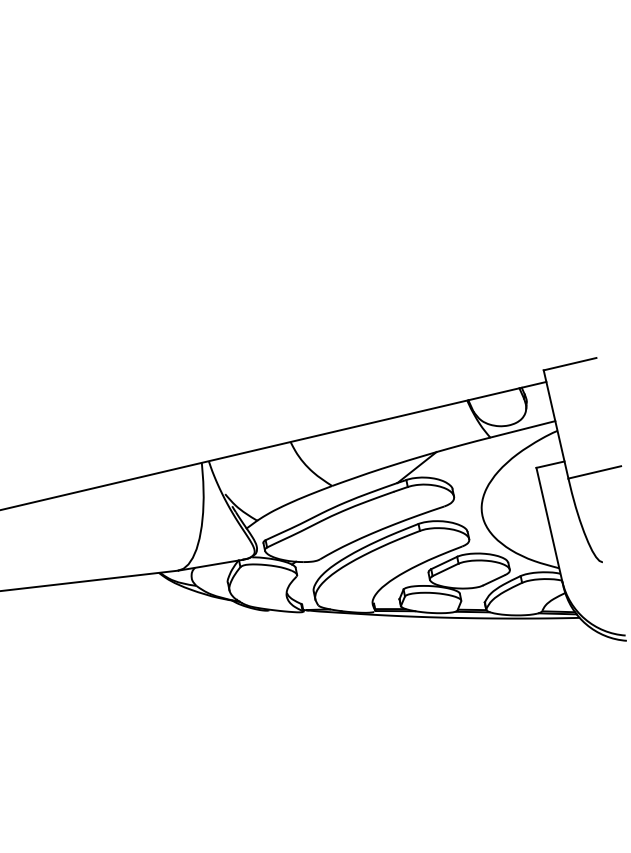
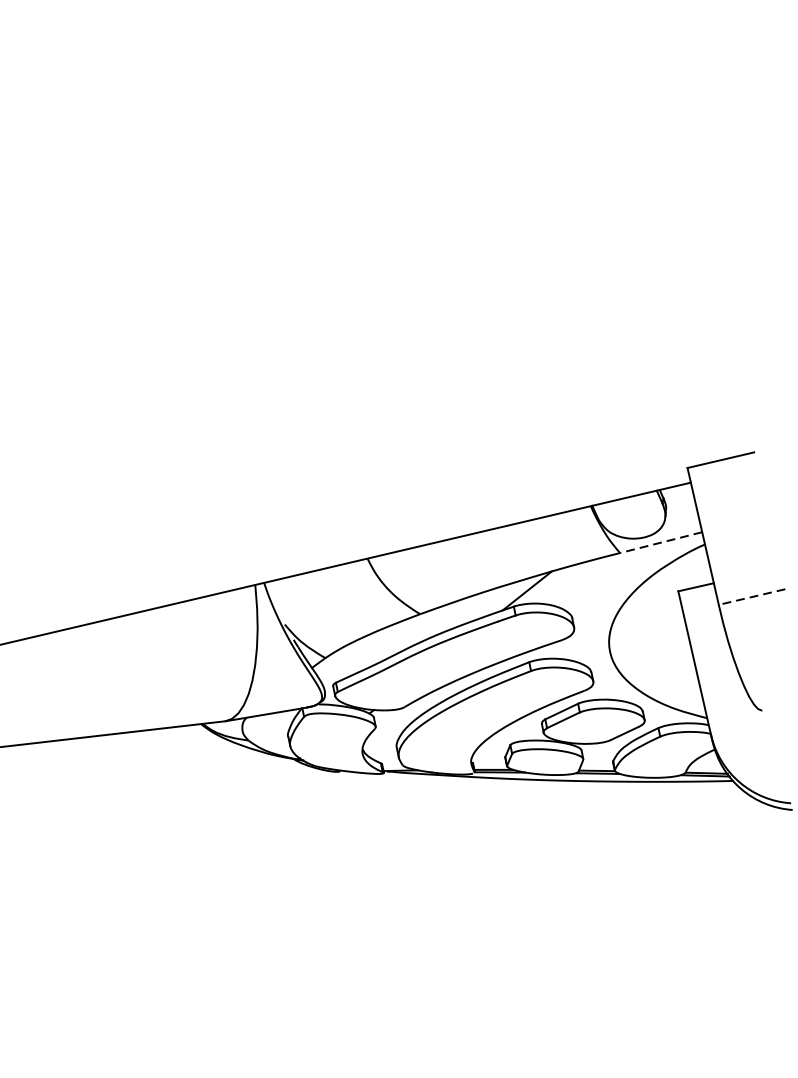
line: (522, 429) -> (660, 542), solid -> dashed
line: (594, 472) -> (751, 597), solid -> dashed

